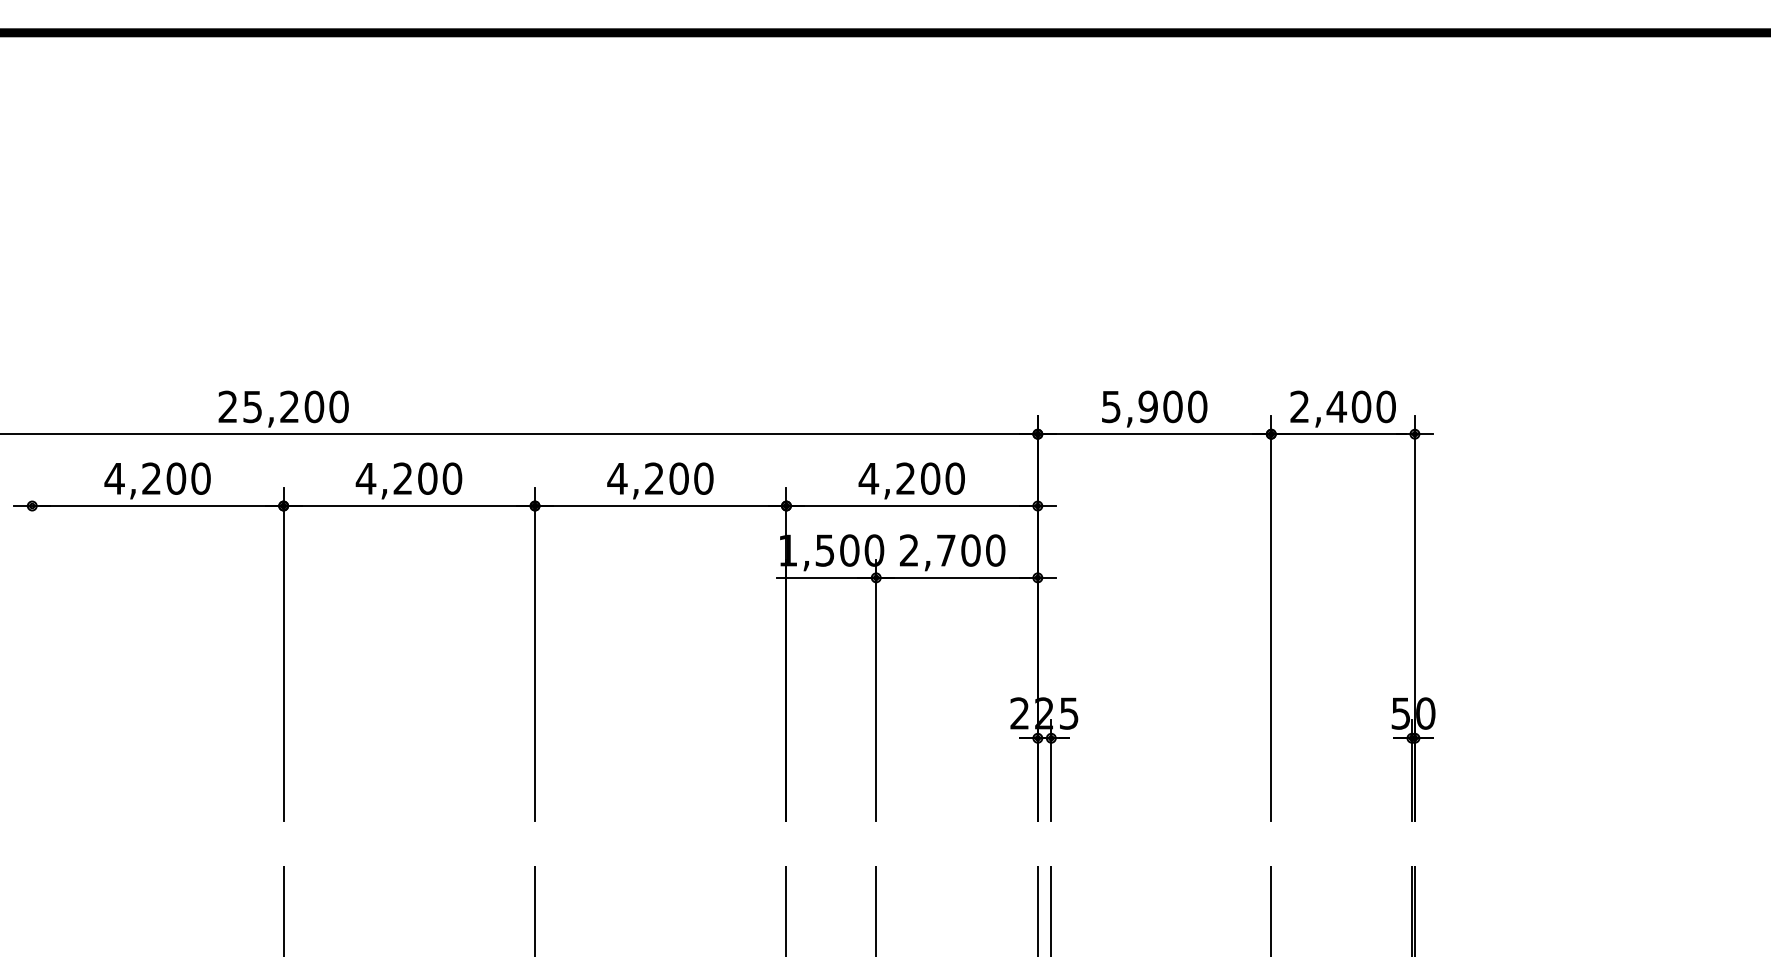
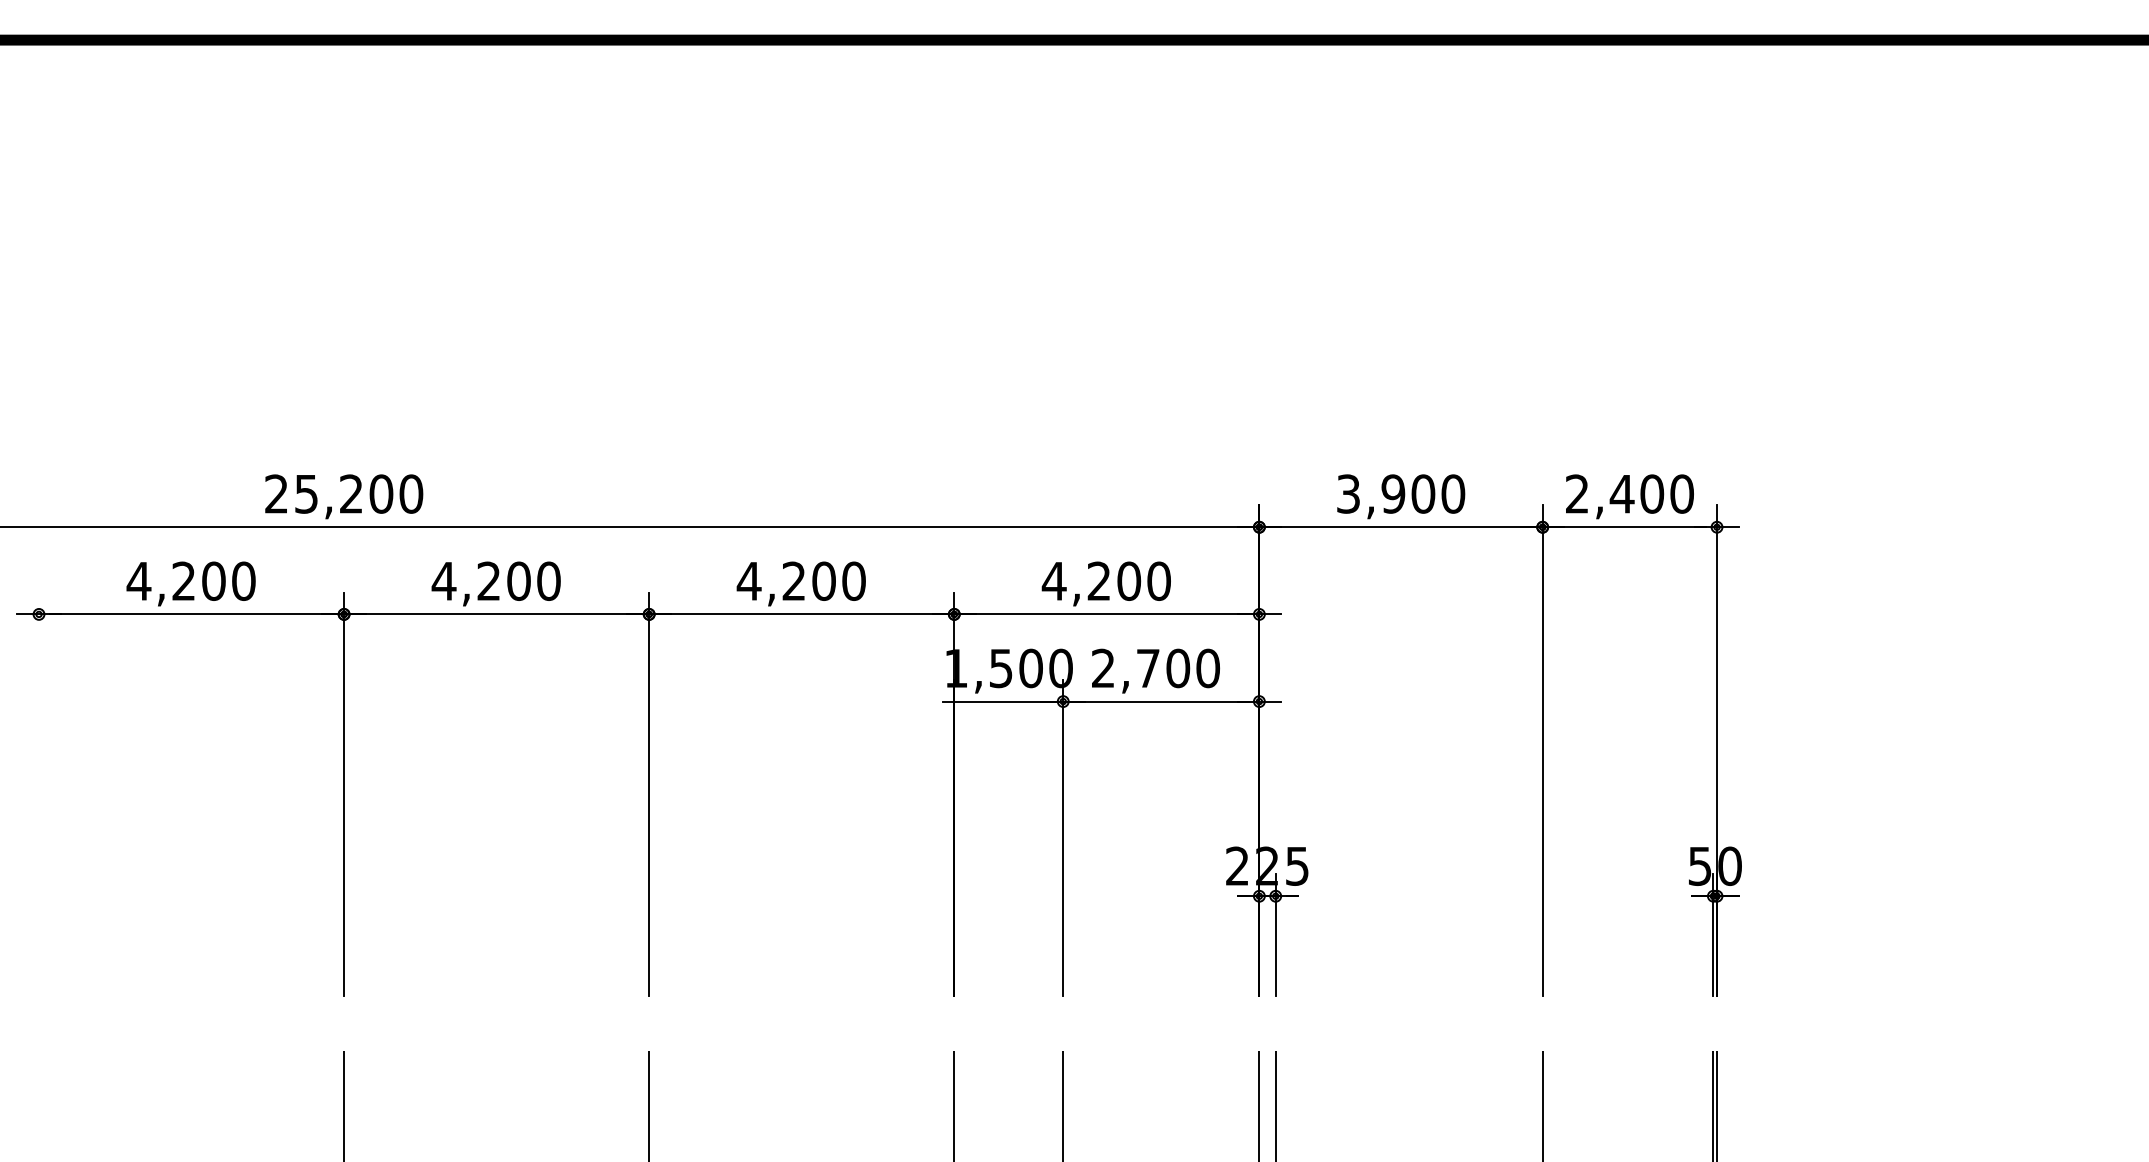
text: (1111, 406) -> (1348, 493), 5,900 -> 3,900

